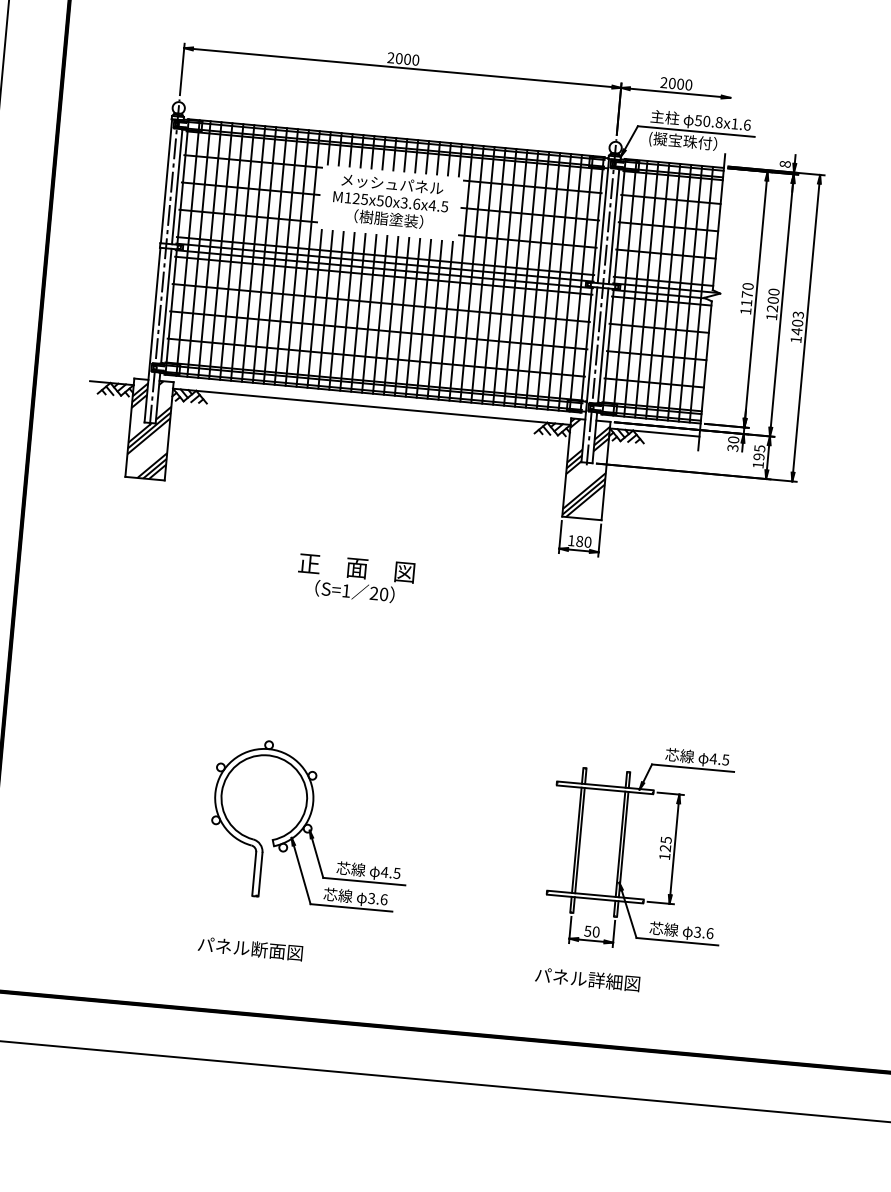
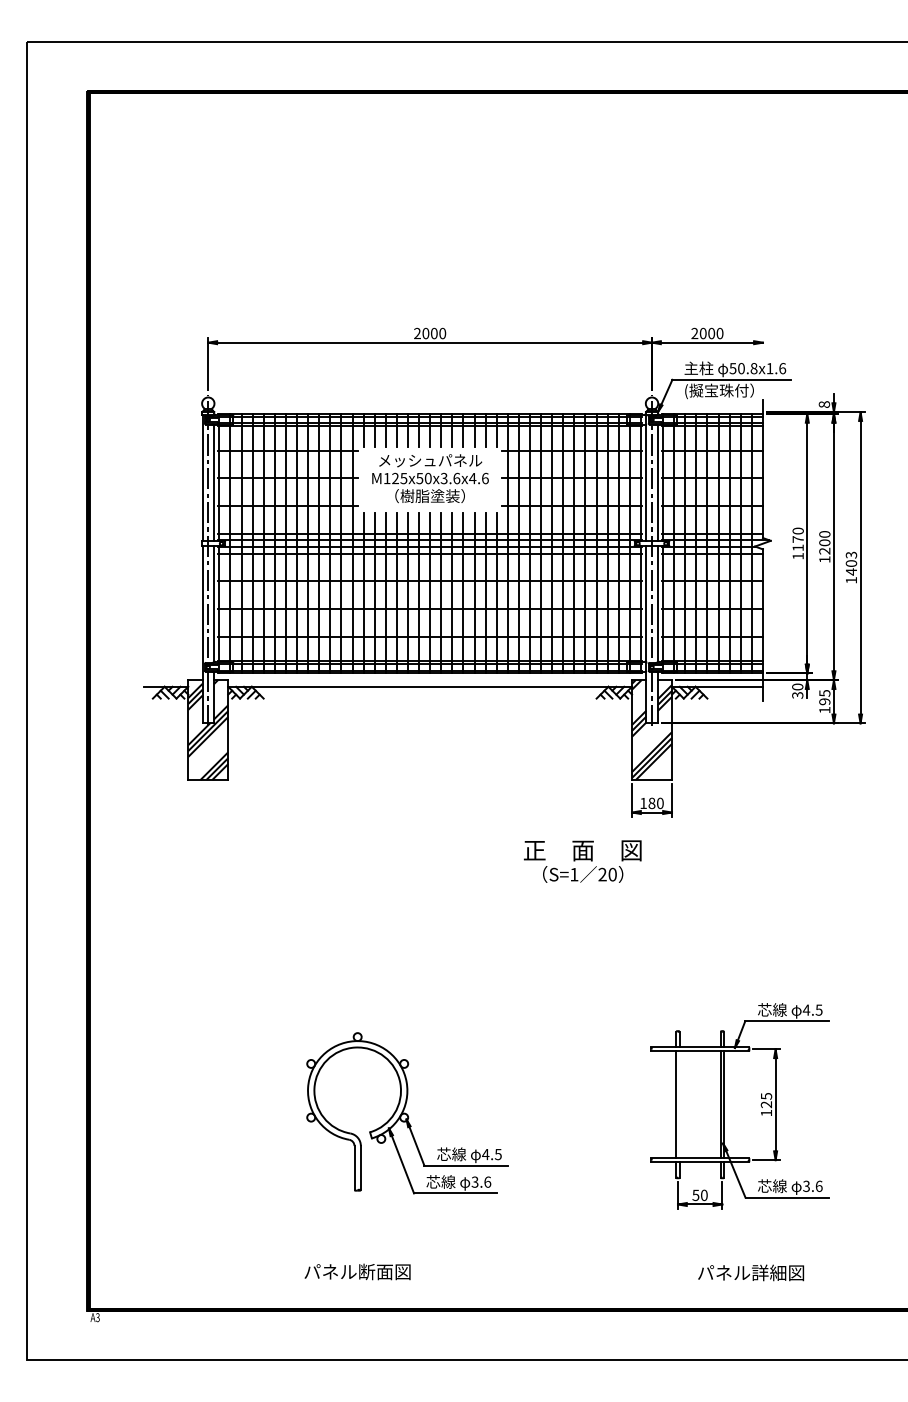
text: (444, 206) -> (484, 478), M125x50x3.6x4.5 -> M125x50x3.6x4.6
text: (355, 578) -> (582, 861), moved
line: (579, 840) -> (679, 1104), removed
text: (250, 948) -> (357, 1271), moved
text: (588, 979) -> (751, 1272), moved

